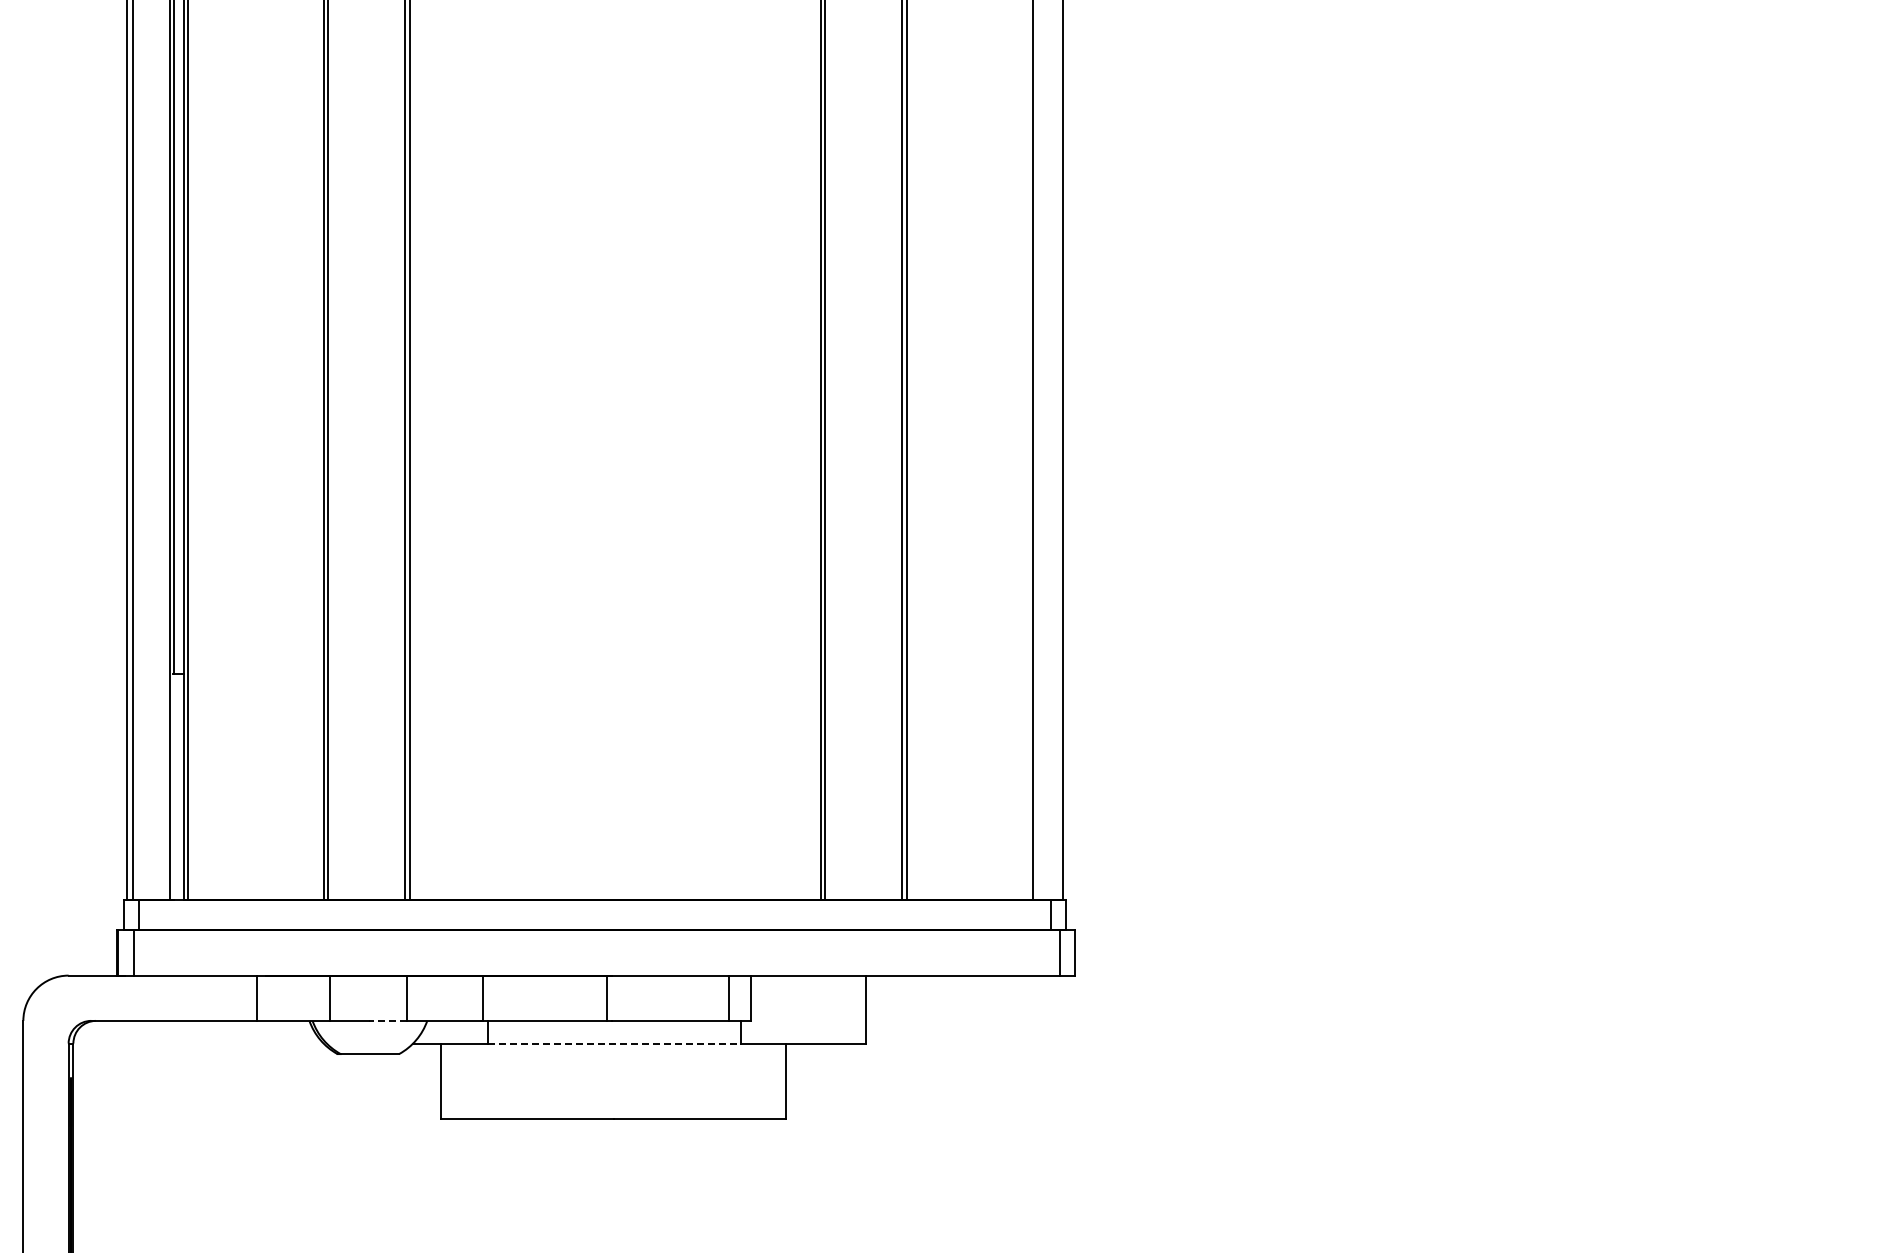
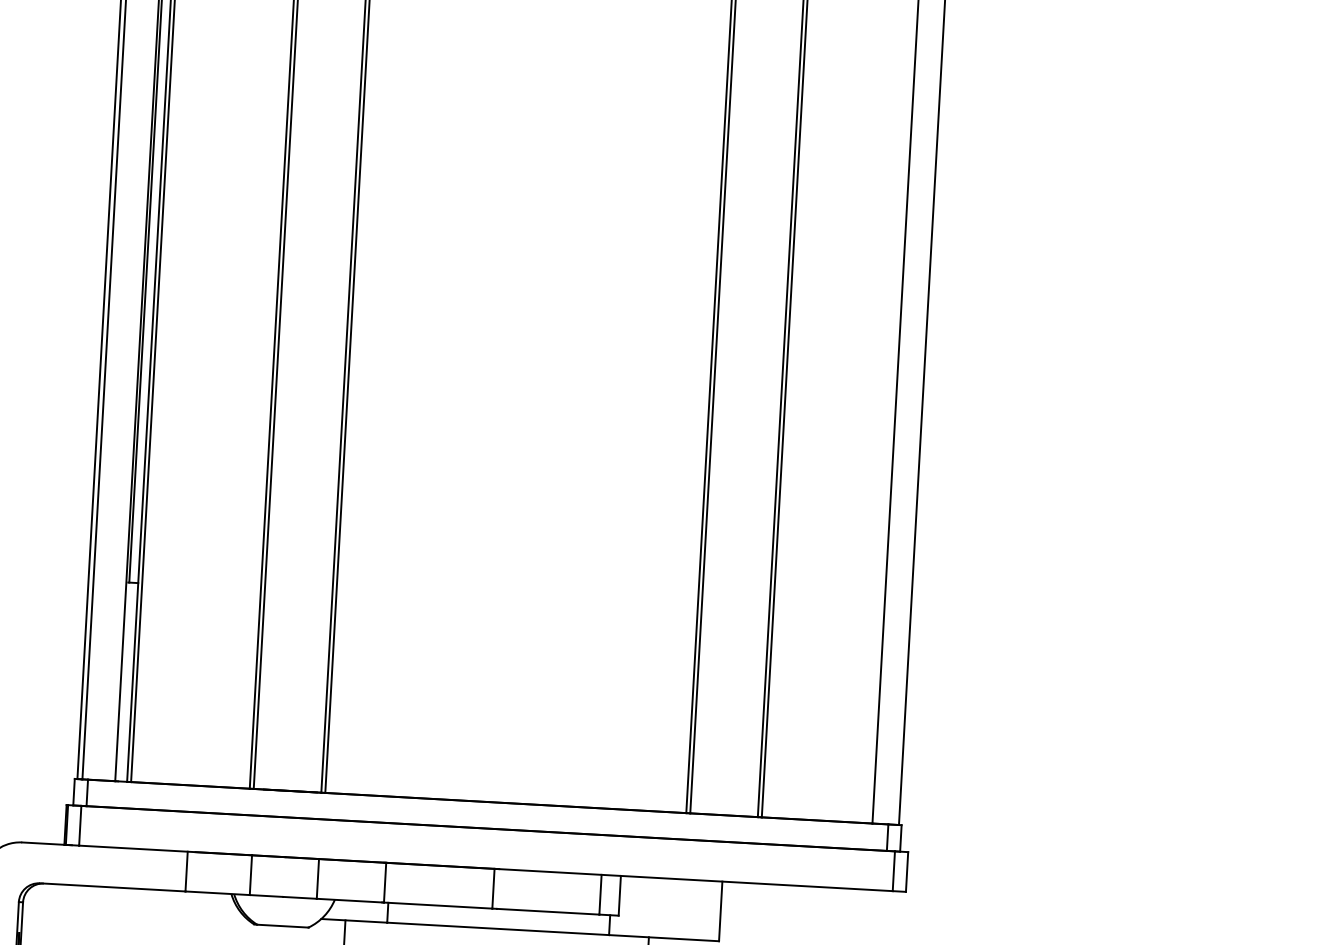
line: (387, 1020) -> (299, 897), dashed -> solid
line: (615, 1043) -> (498, 928), dashed -> solid

